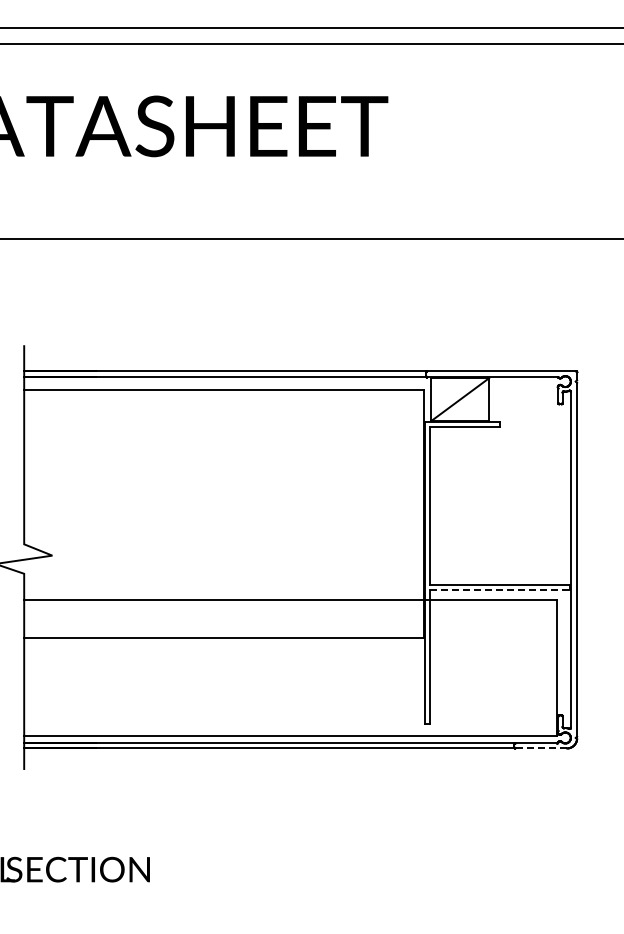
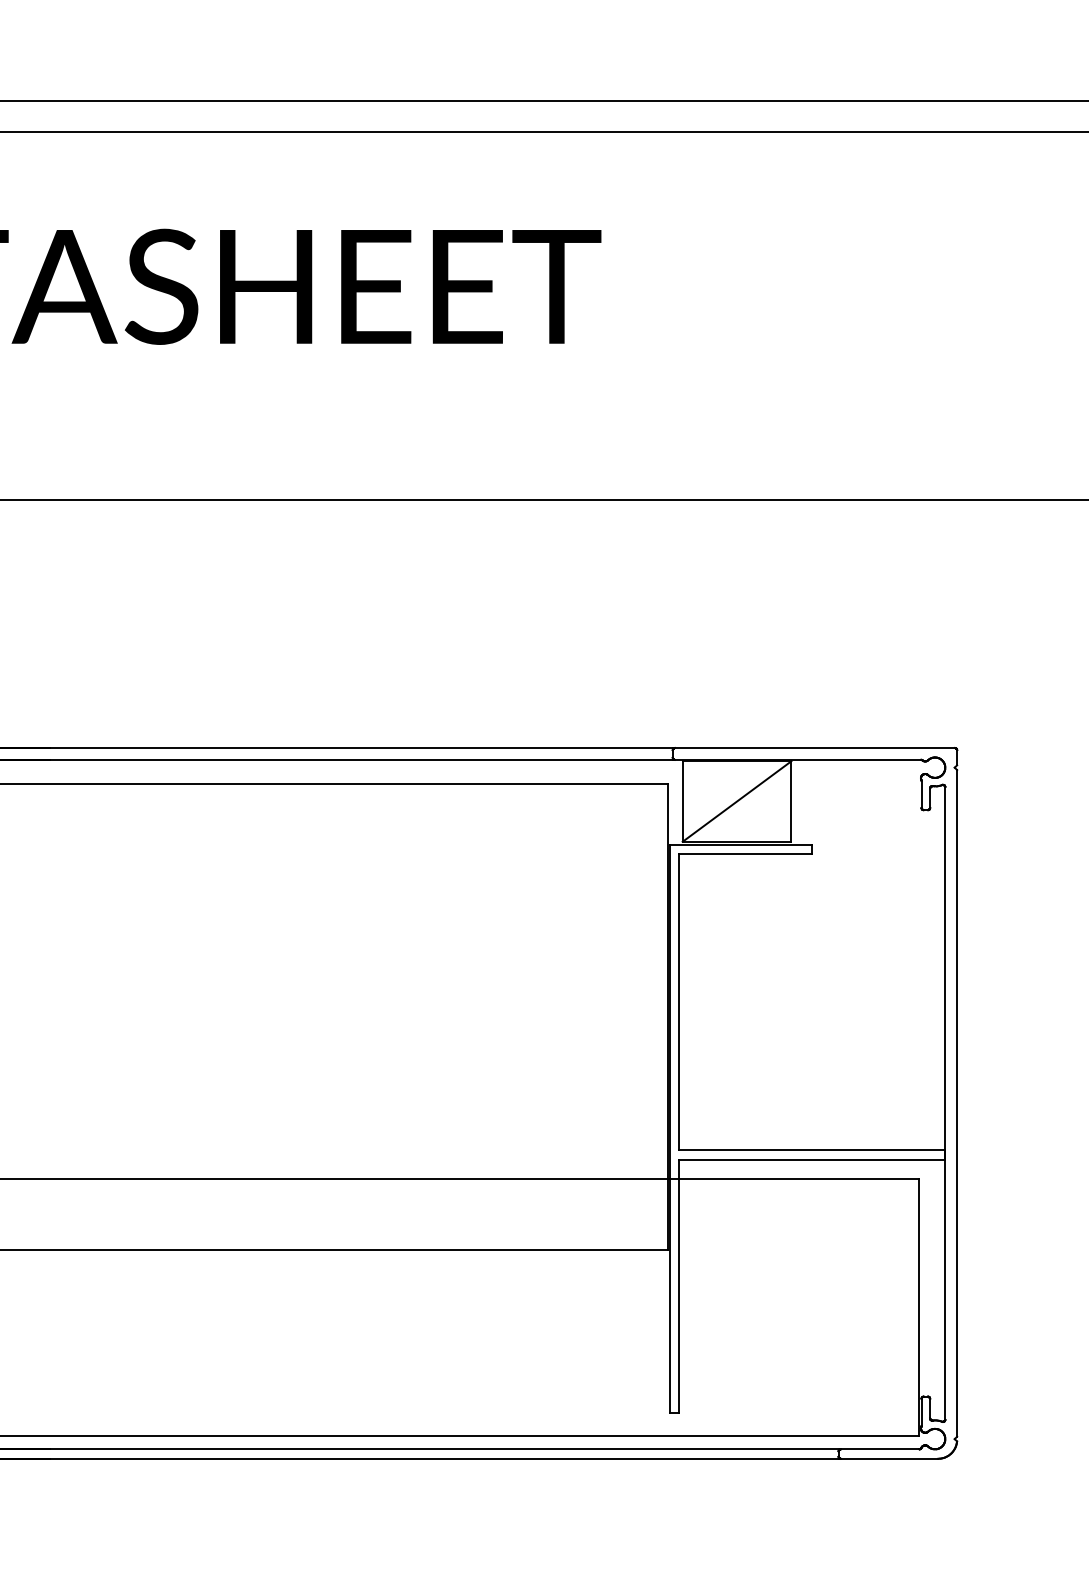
line: (500, 589) -> (812, 1159), dashed -> solid
line: (541, 748) -> (890, 1458), dashed -> solid

